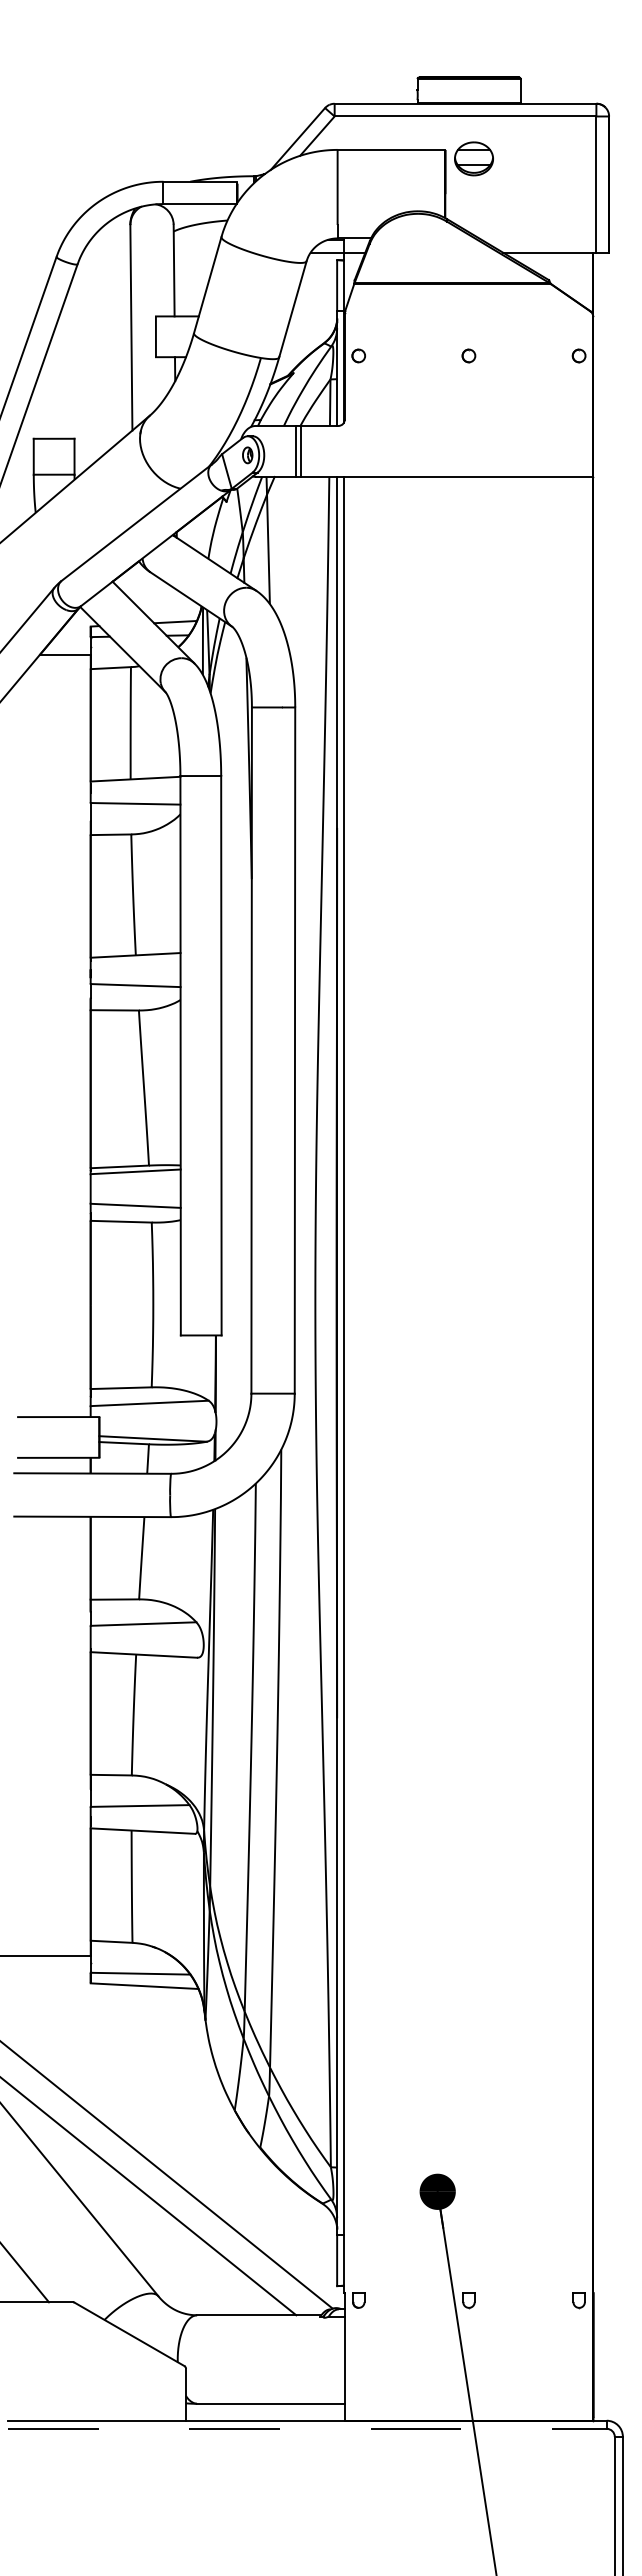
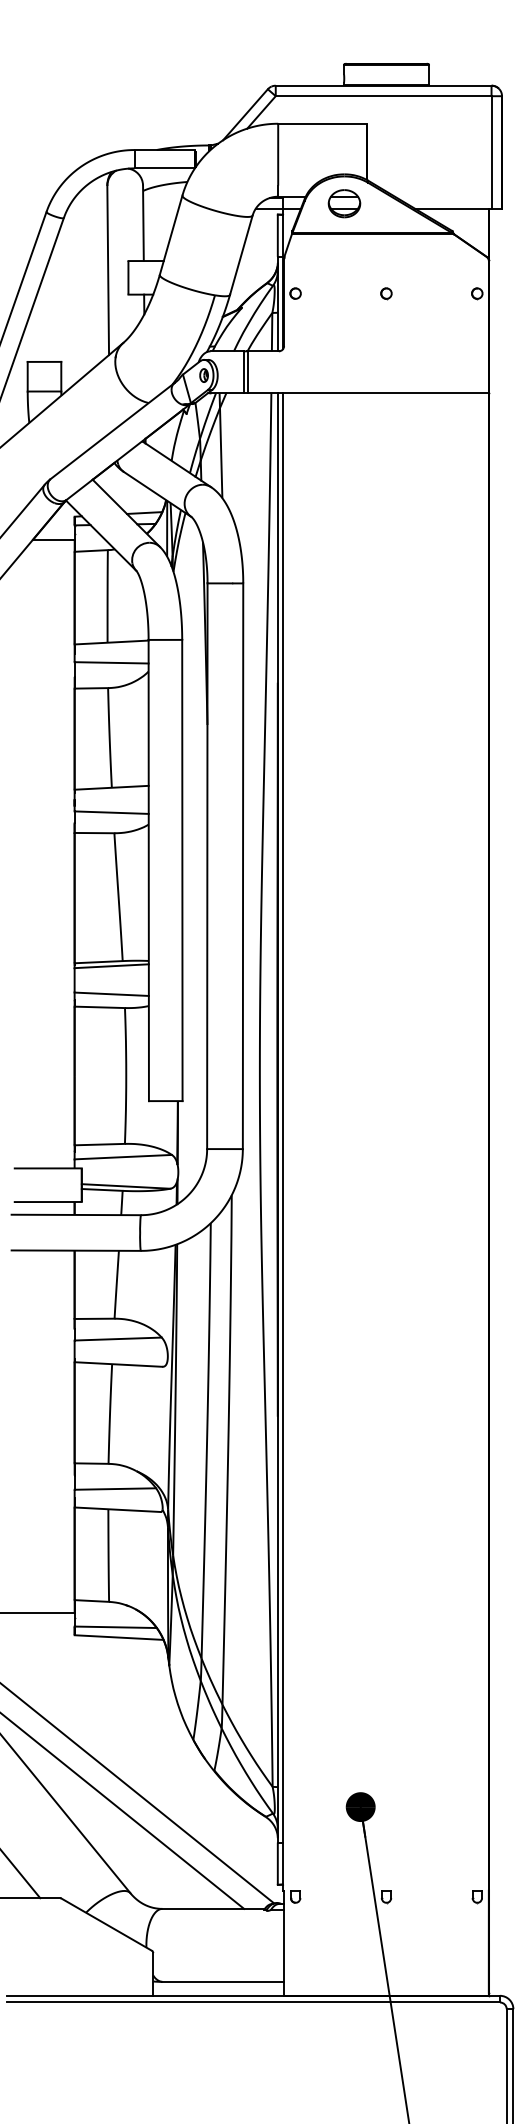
part: (473, 158) -> (344, 203), moved
line: (307, 2428) -> (253, 2002), dashed -> solid

